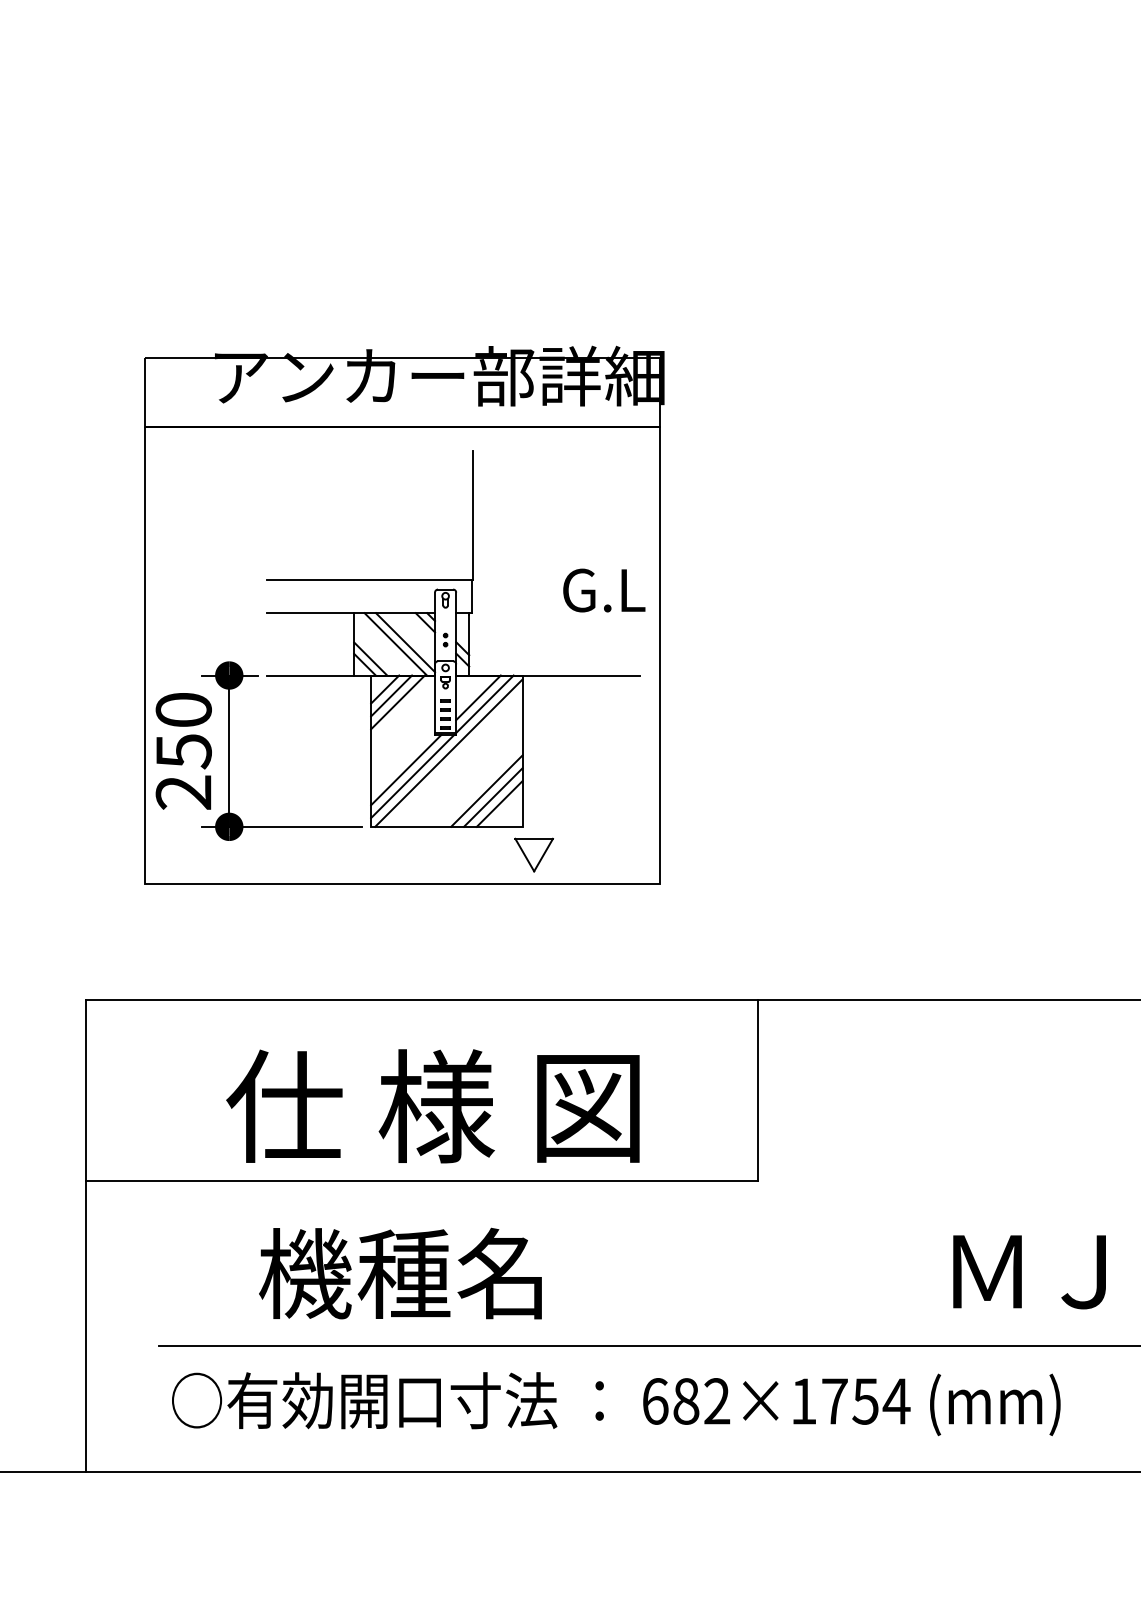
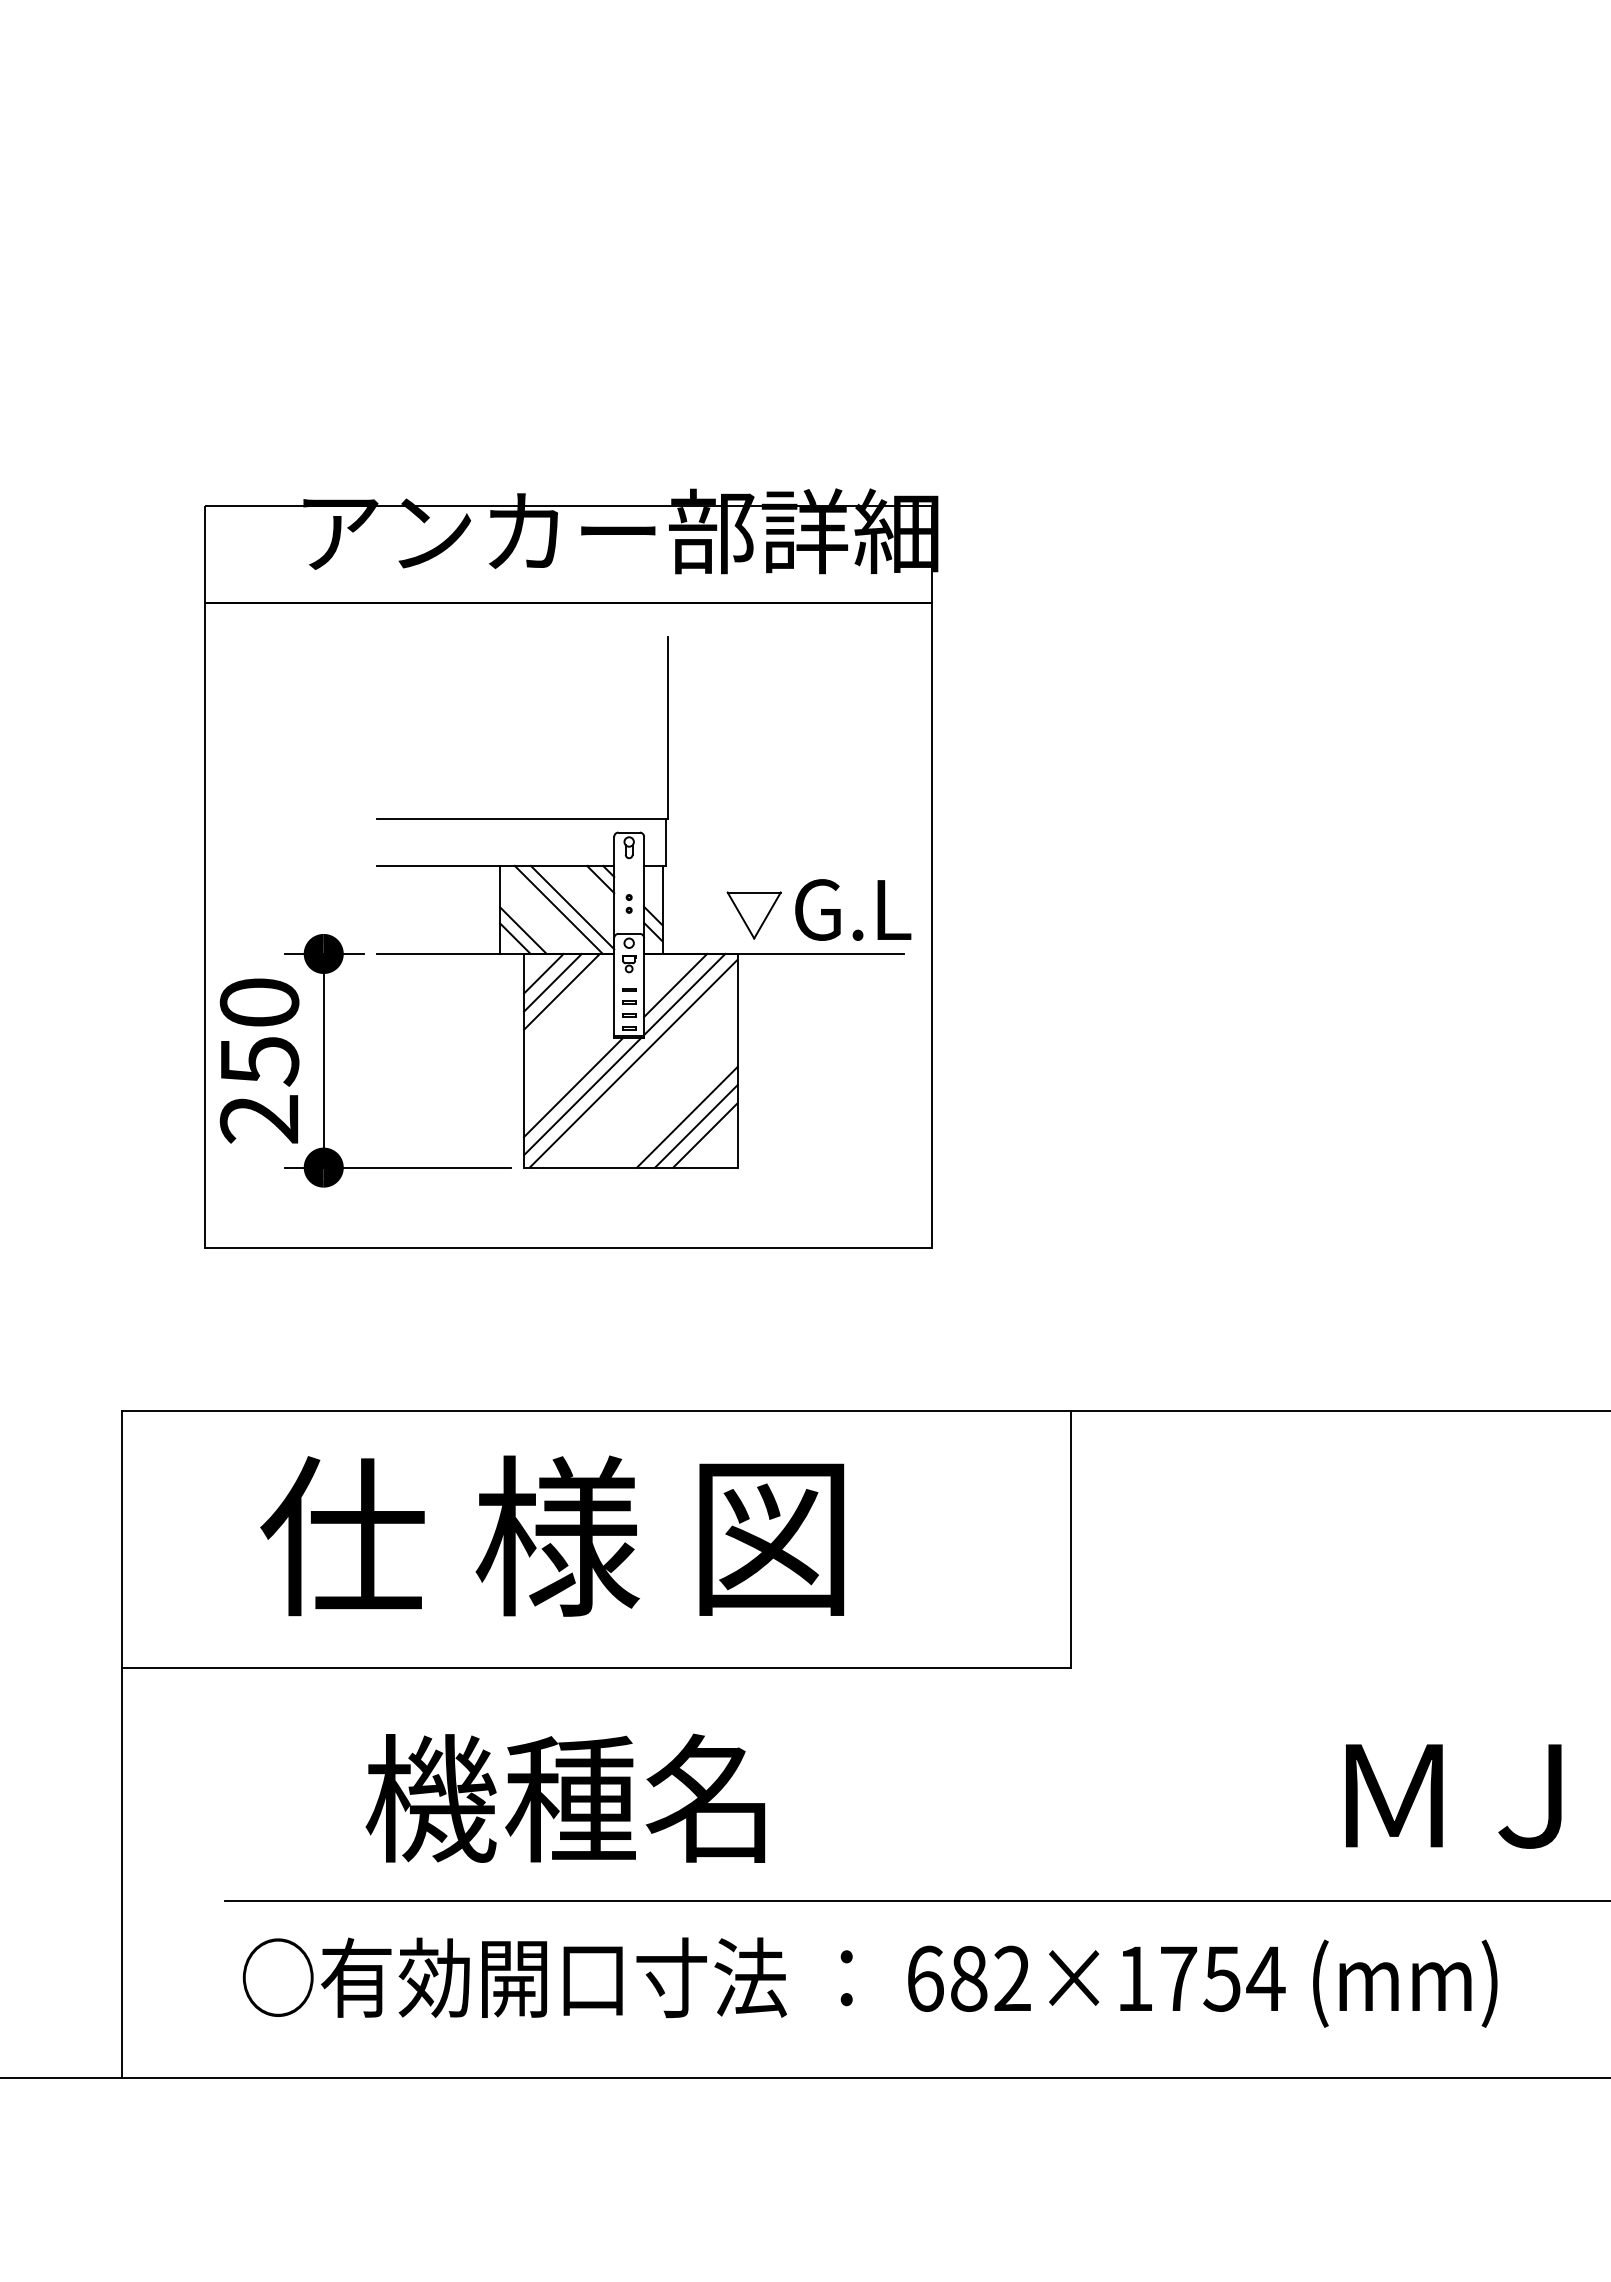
text: (604, 590) -> (853, 909), moved
part: (533, 855) -> (753, 915), moved
text: (433, 1105) -> (552, 1535), moved

